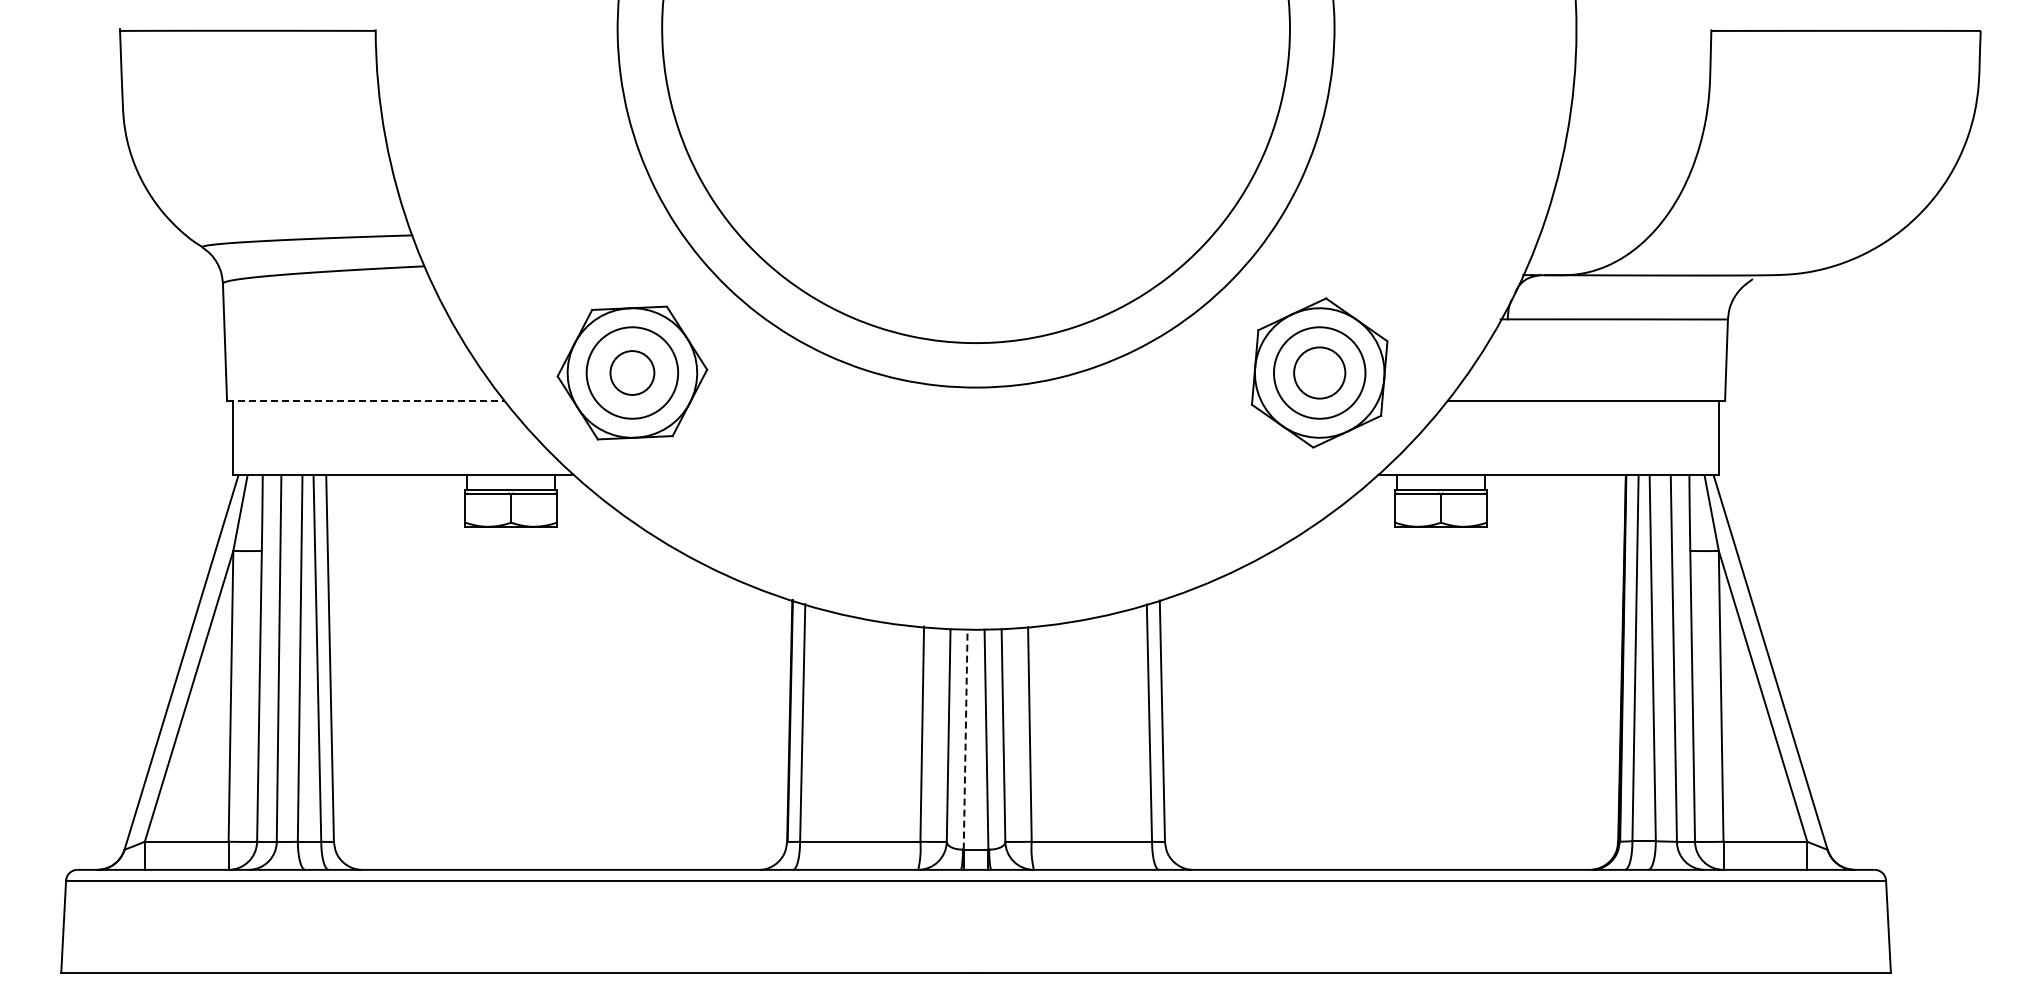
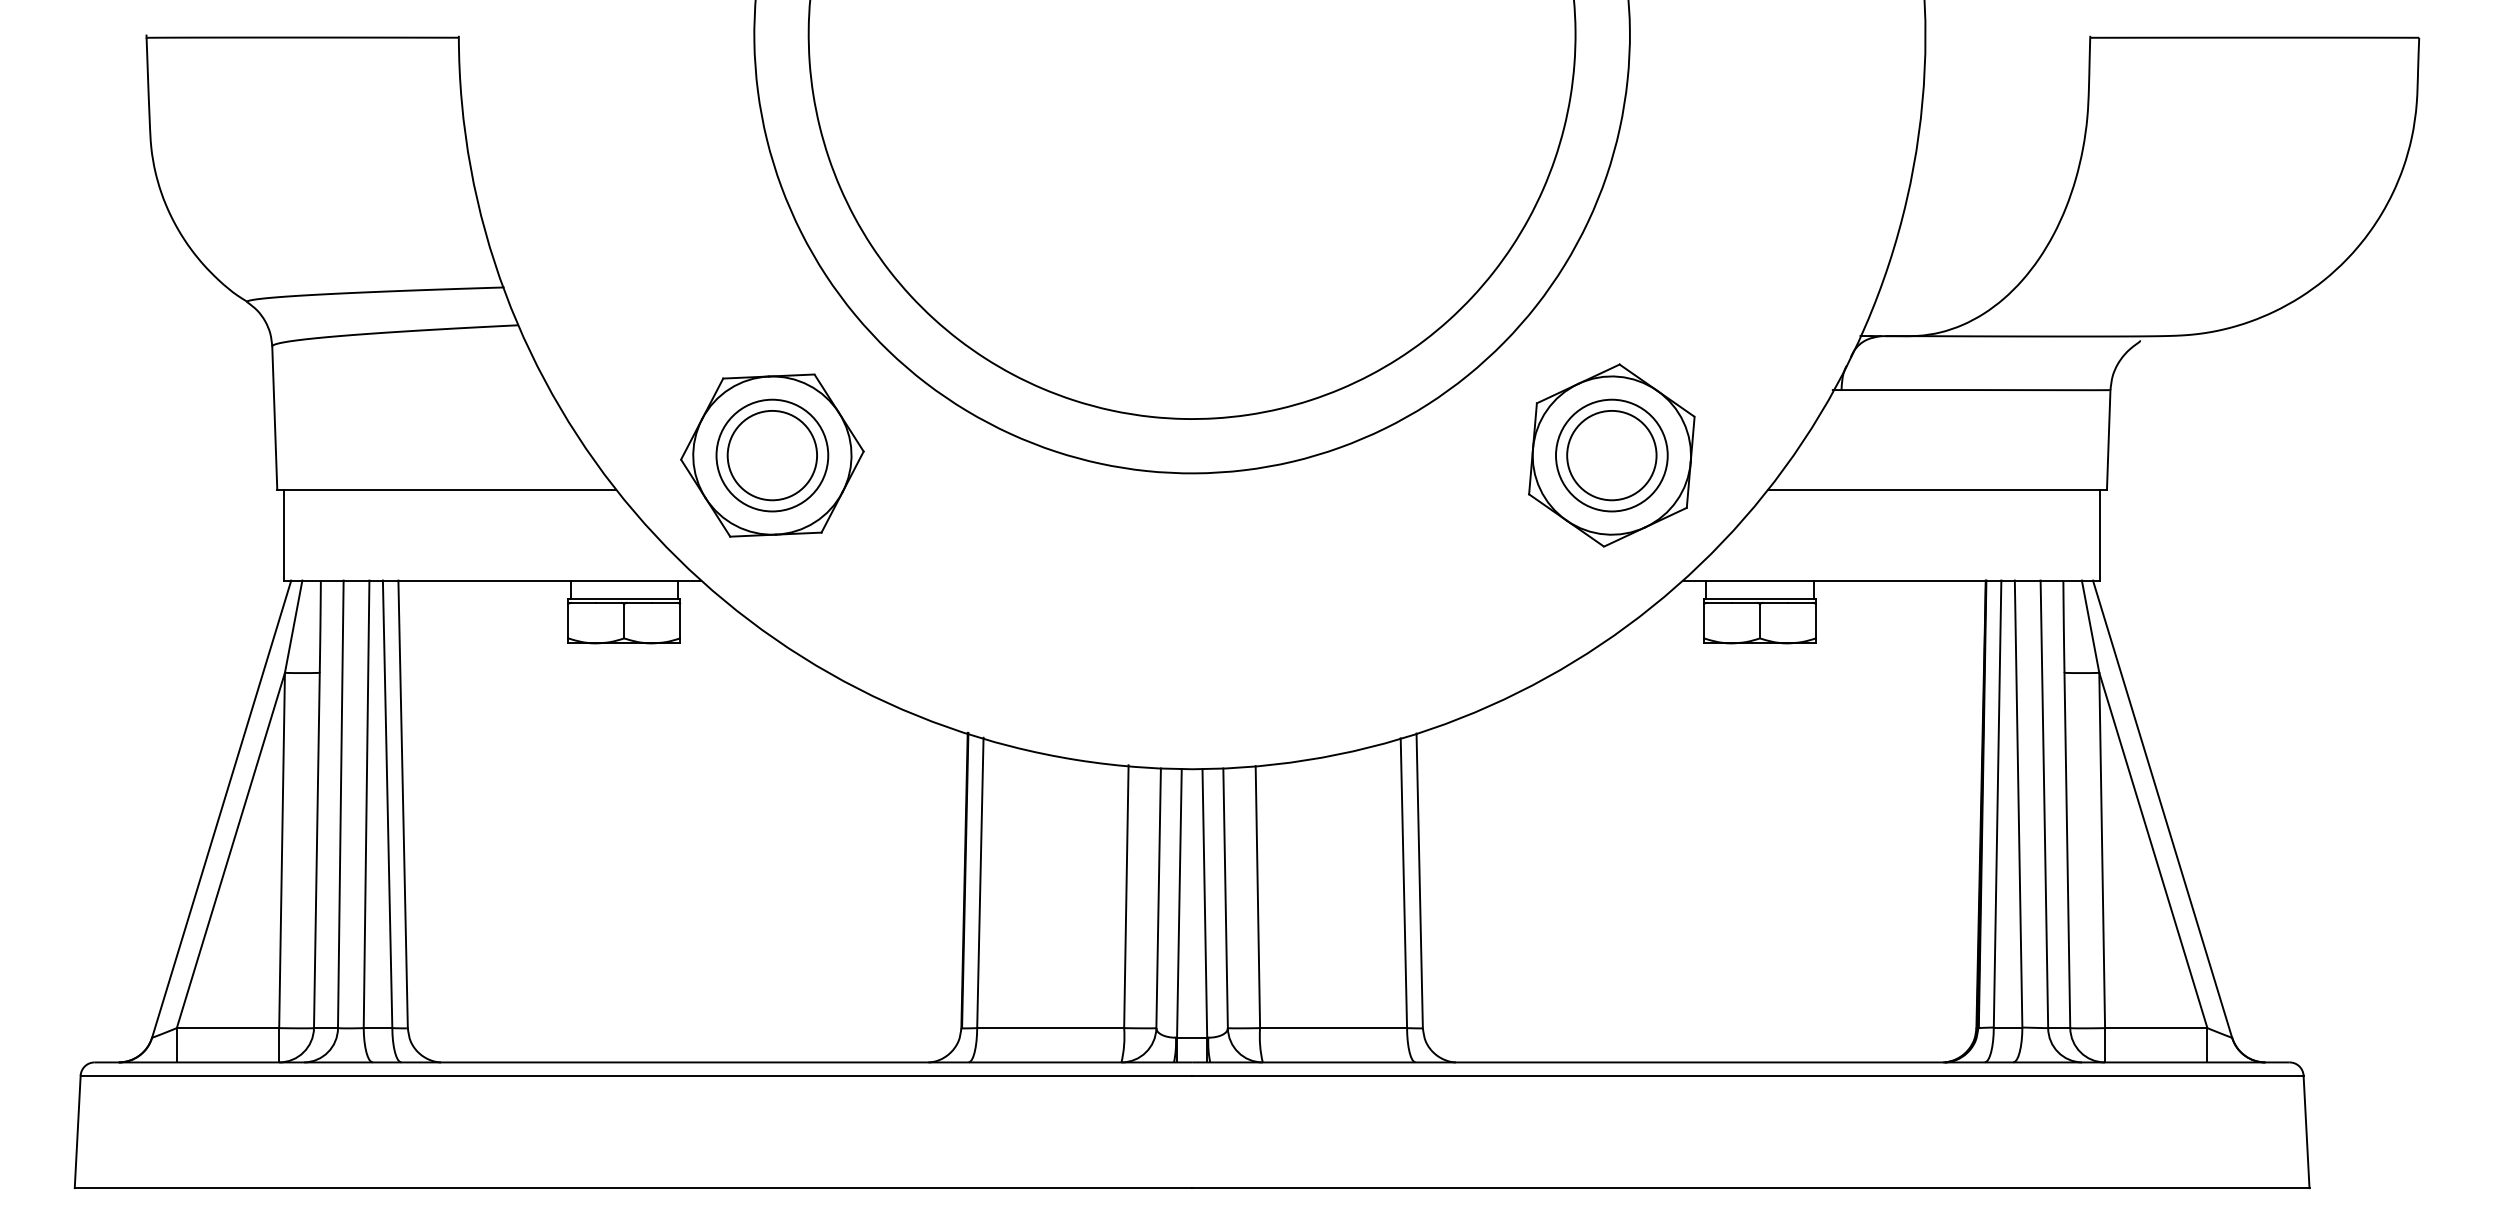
circle: (632, 372) -> (772, 454), size x1.67
circle: (1319, 372) -> (1611, 454), size x1.43
line: (365, 401) -> (446, 490), dashed -> solid
line: (965, 739) -> (1179, 903), dashed -> solid

